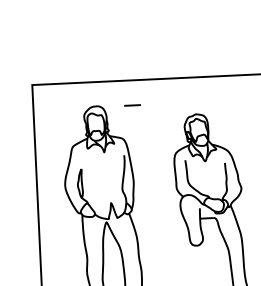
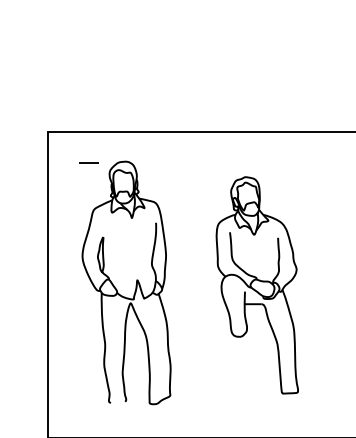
line: (132, 105) -> (88, 162), moved

